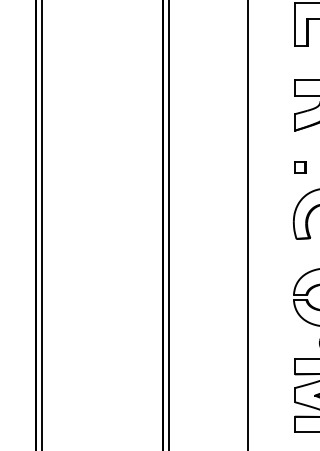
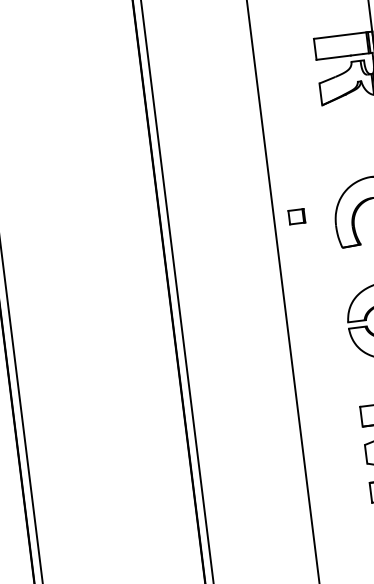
part: (300, 167) -> (296, 216), moved

